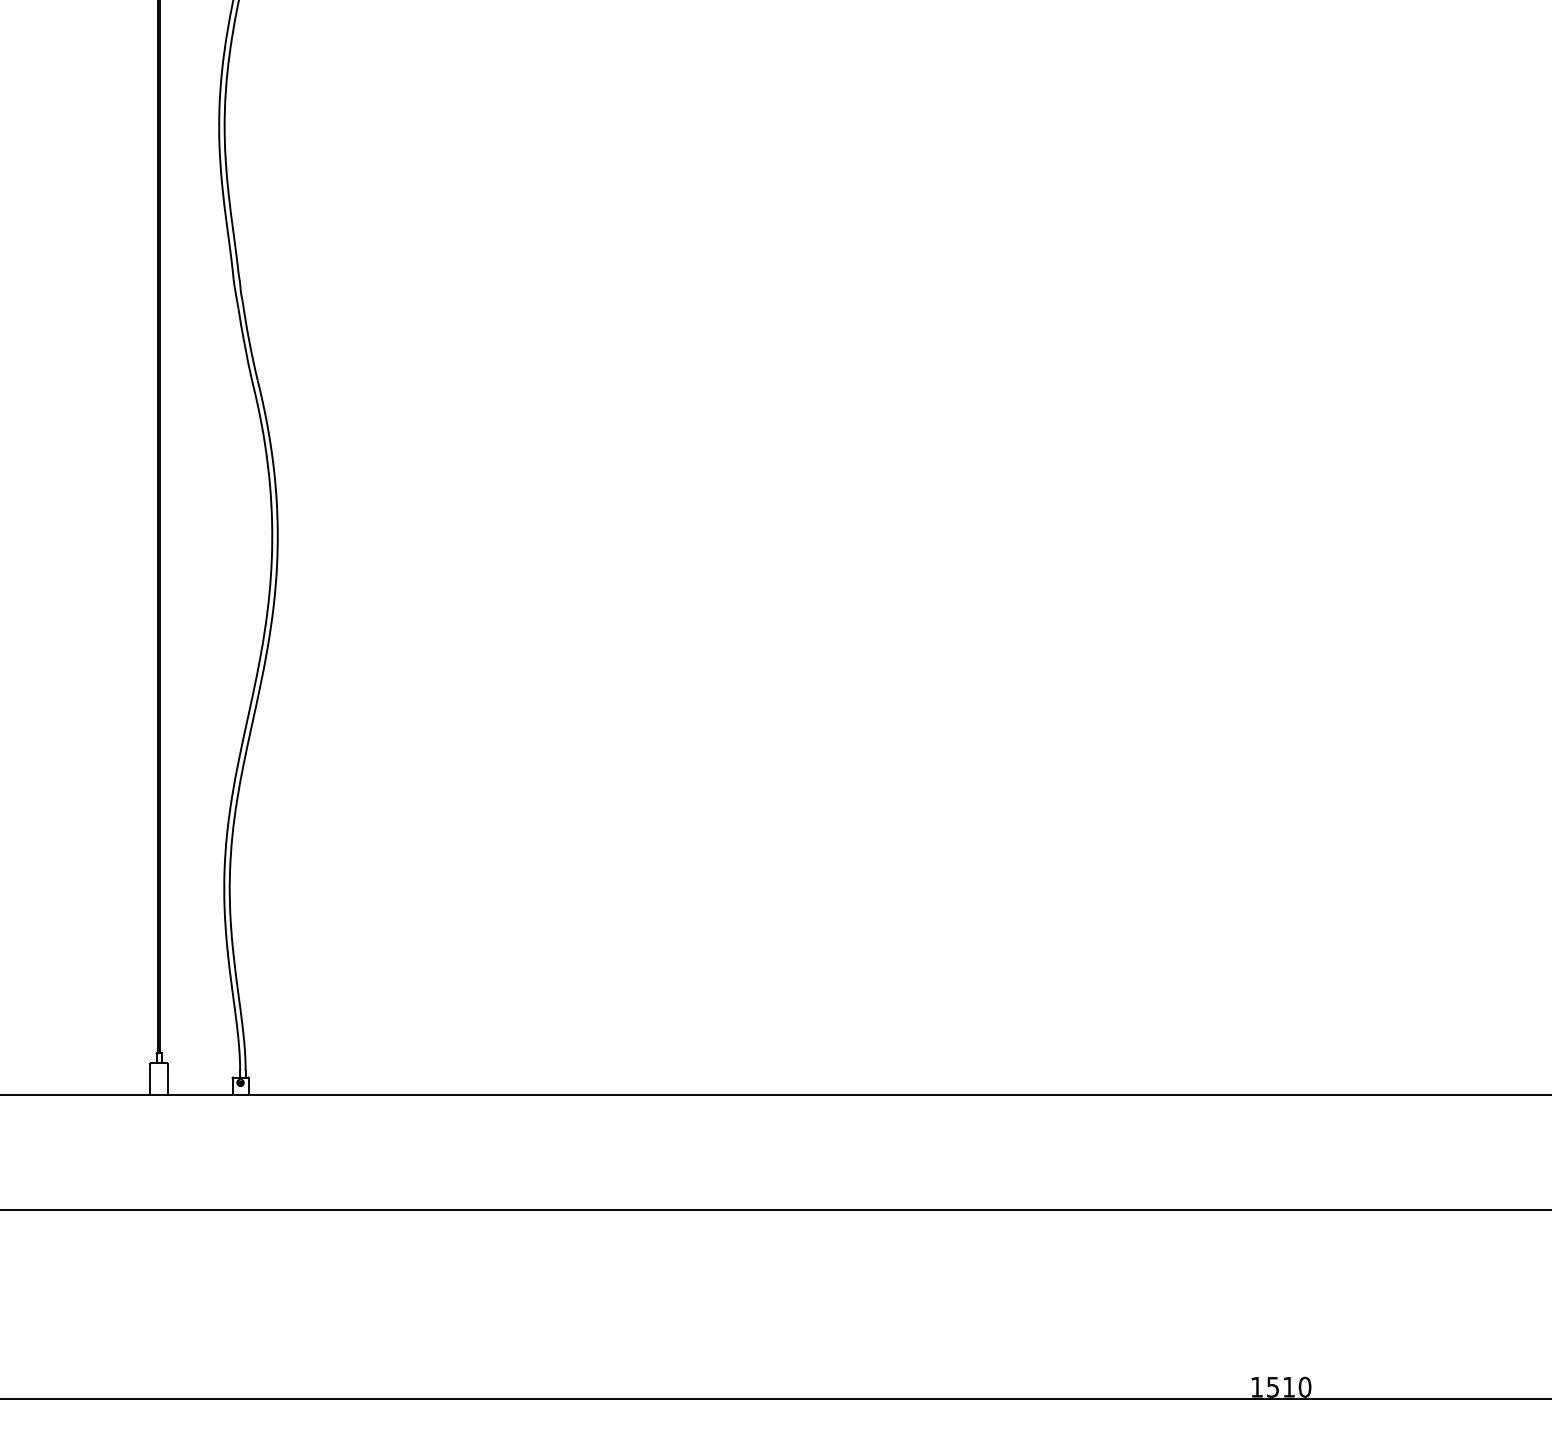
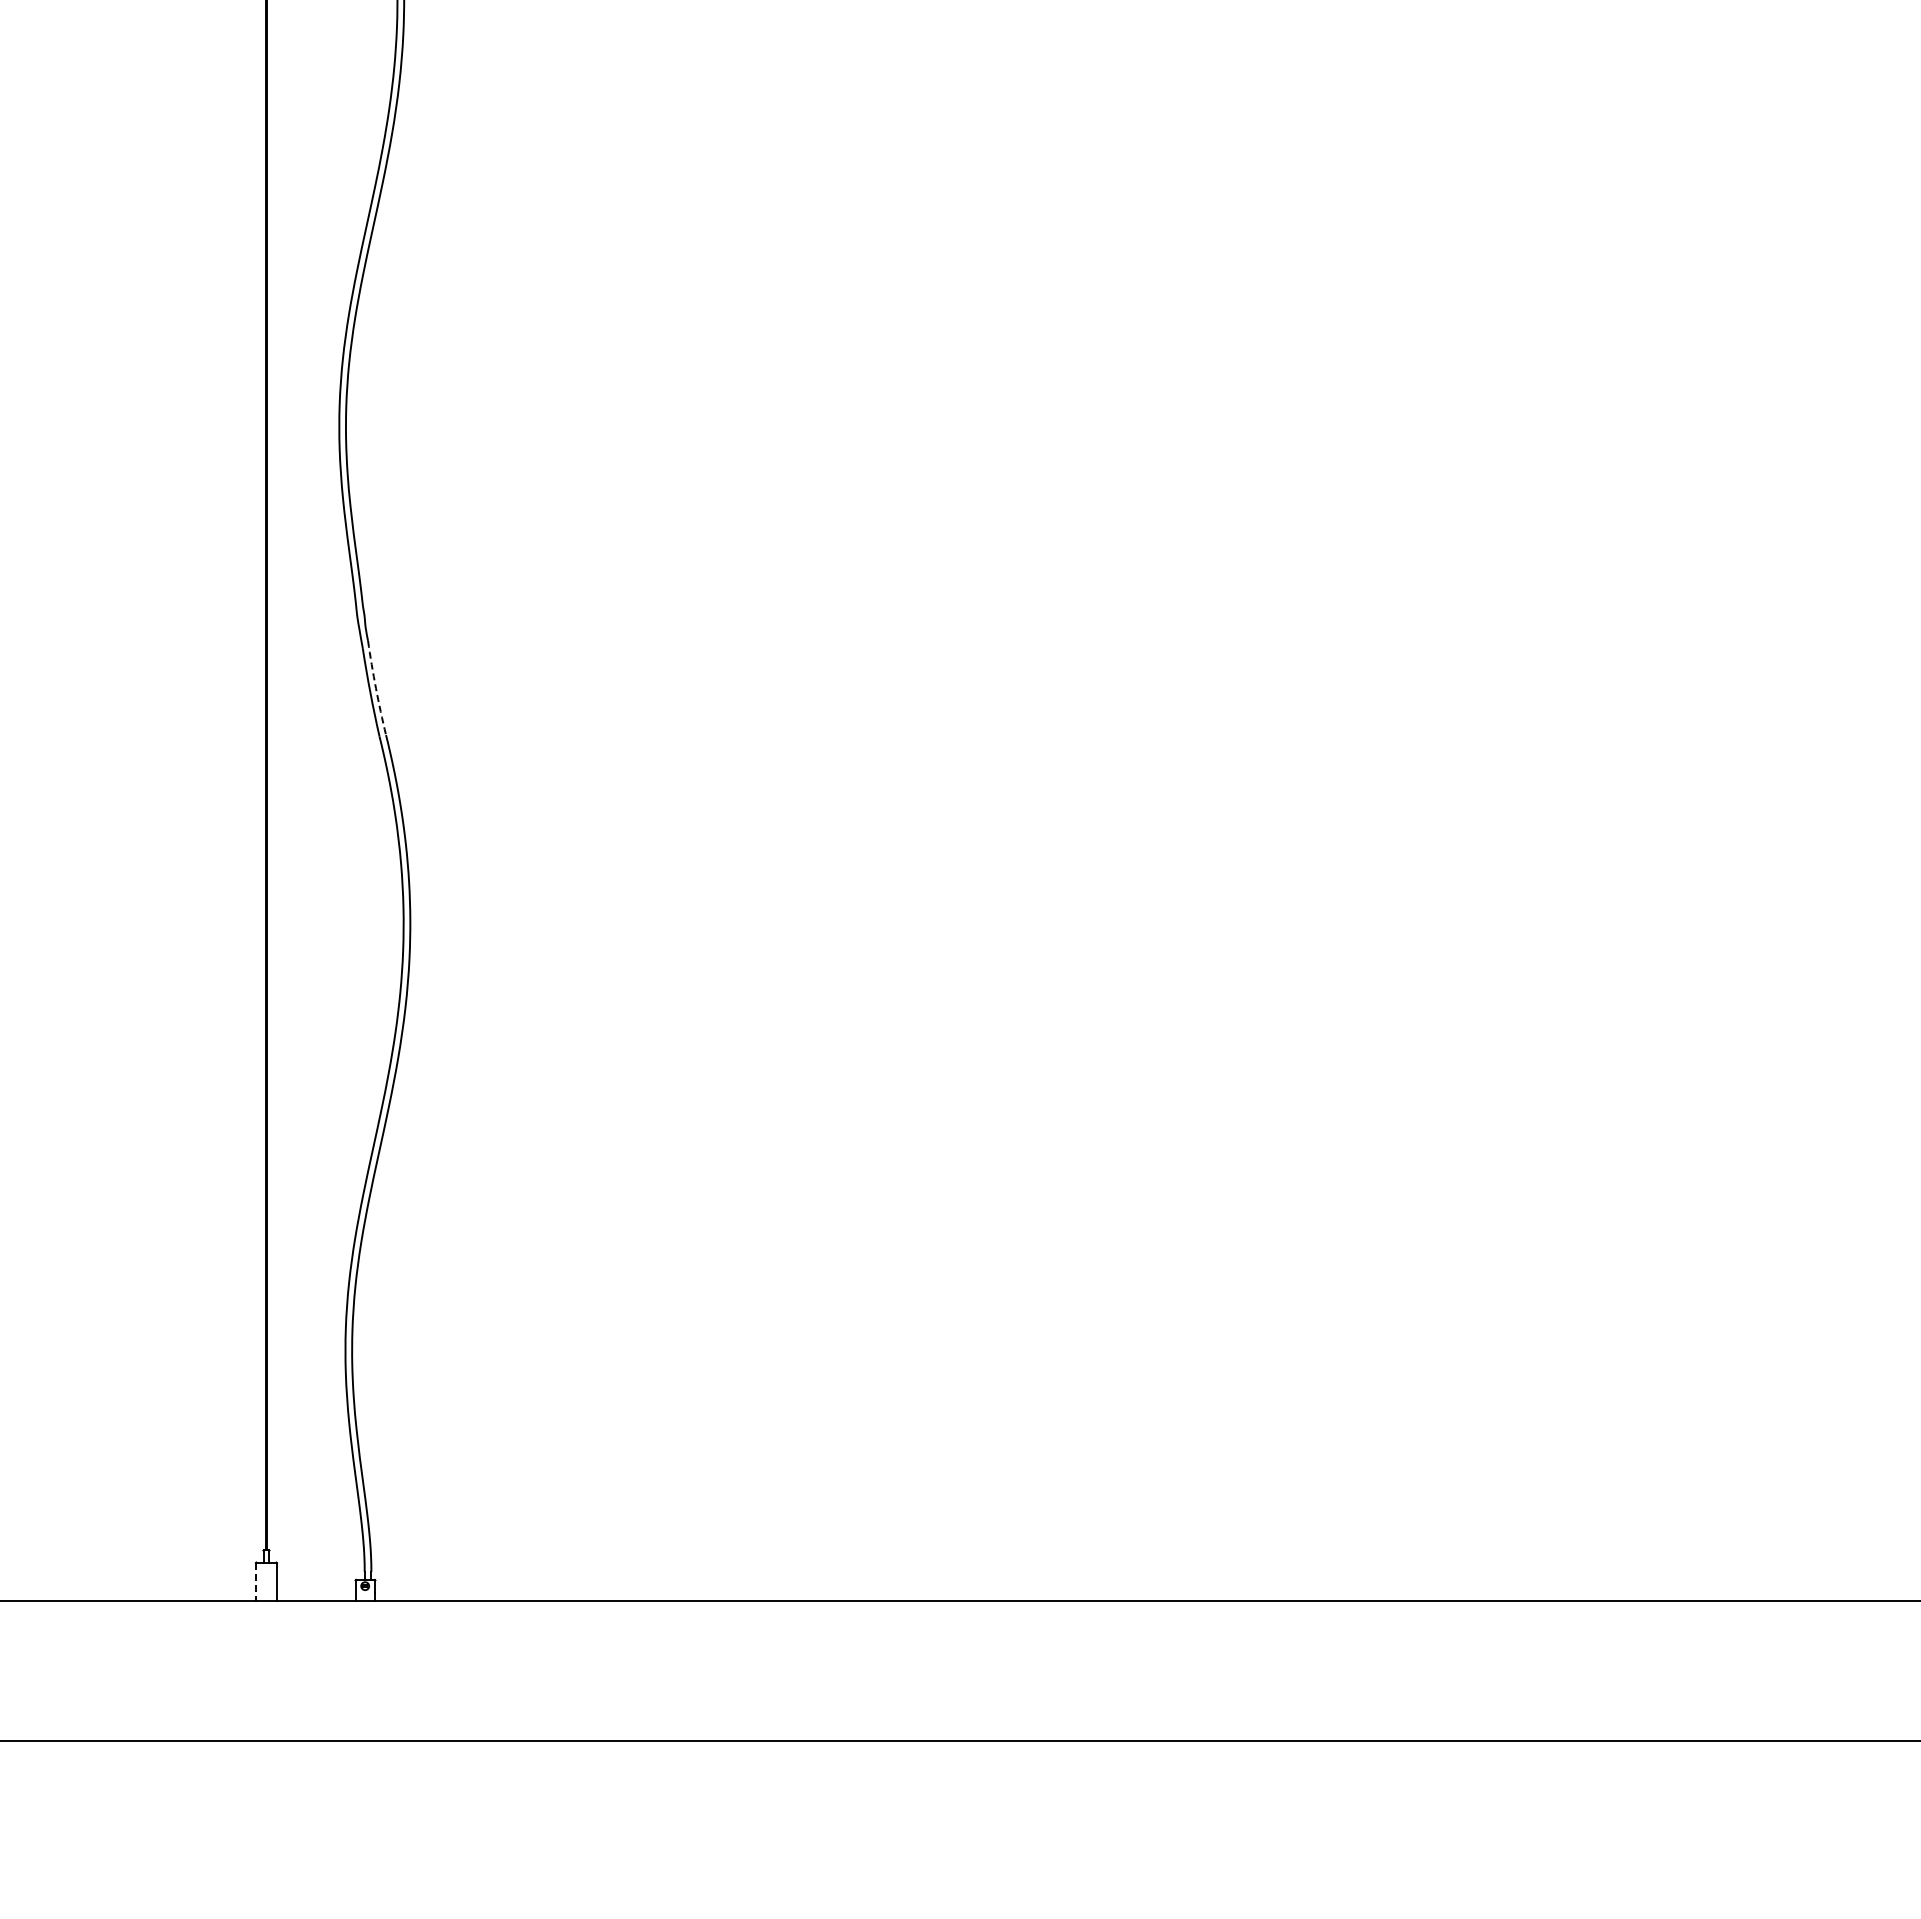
arc: (249, 342) -> (375, 688), solid -> dashed
line: (150, 1079) -> (255, 1582), solid -> dashed

